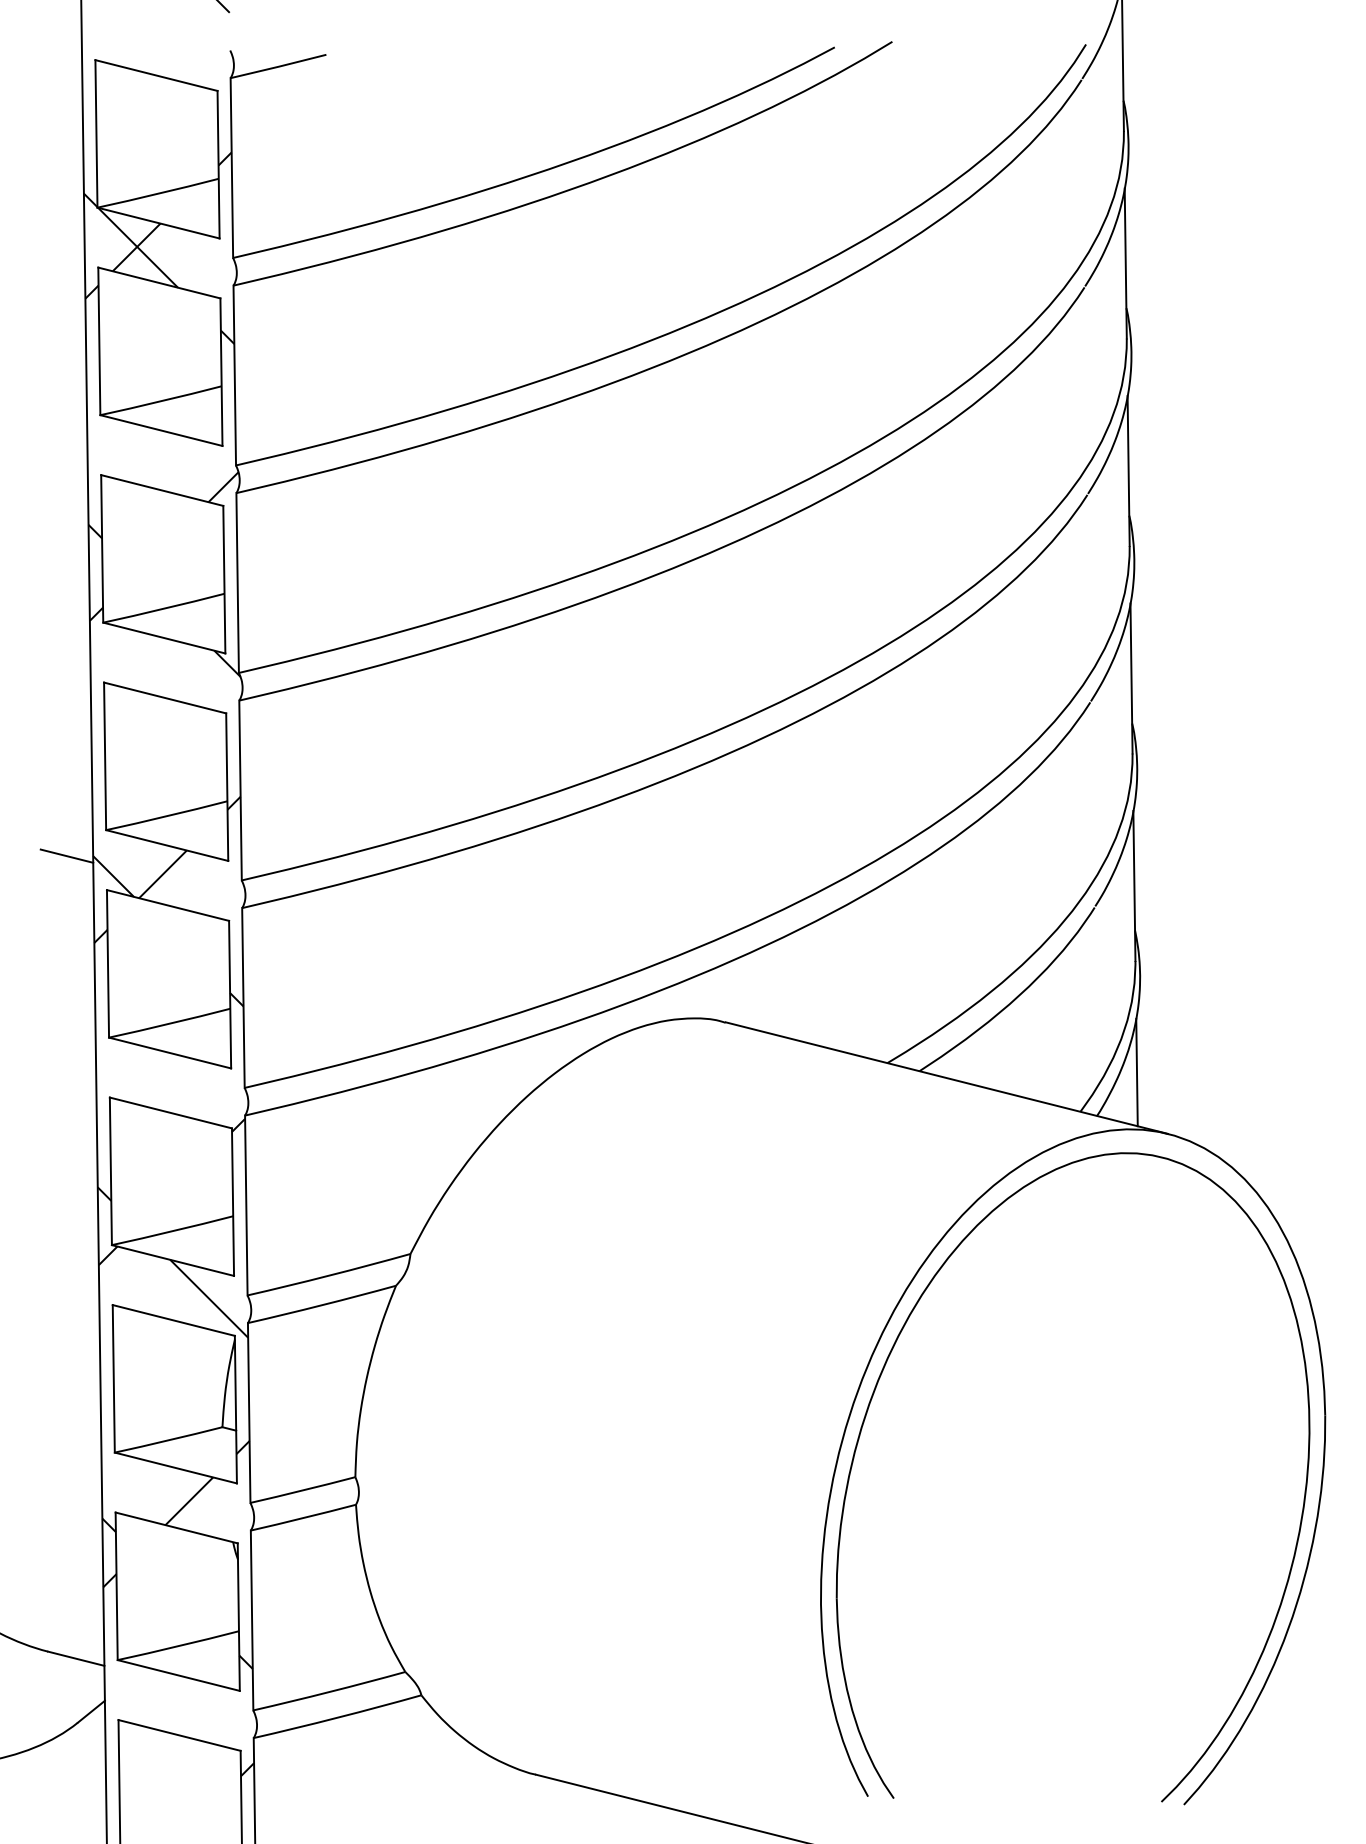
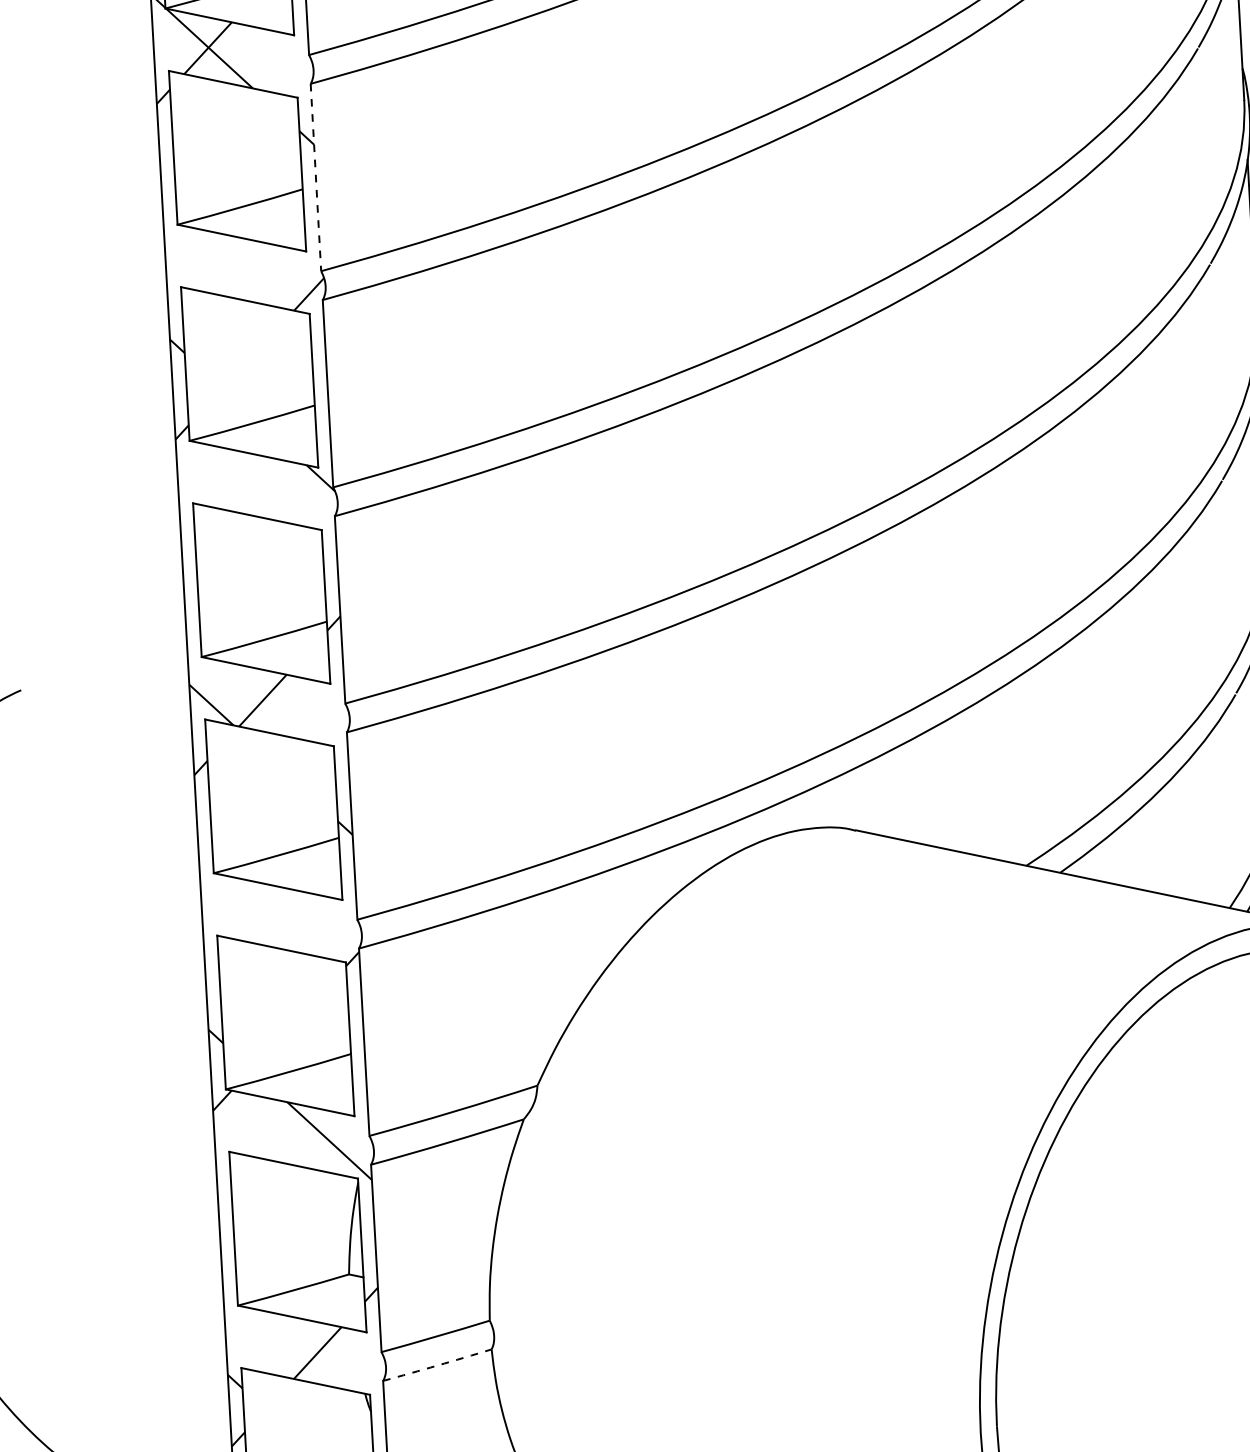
line: (234, 375) -> (315, 177), solid -> dashed
line: (66, 855) -> (161, 685), removed
arc: (303, 1518) -> (437, 1366), solid -> dashed

